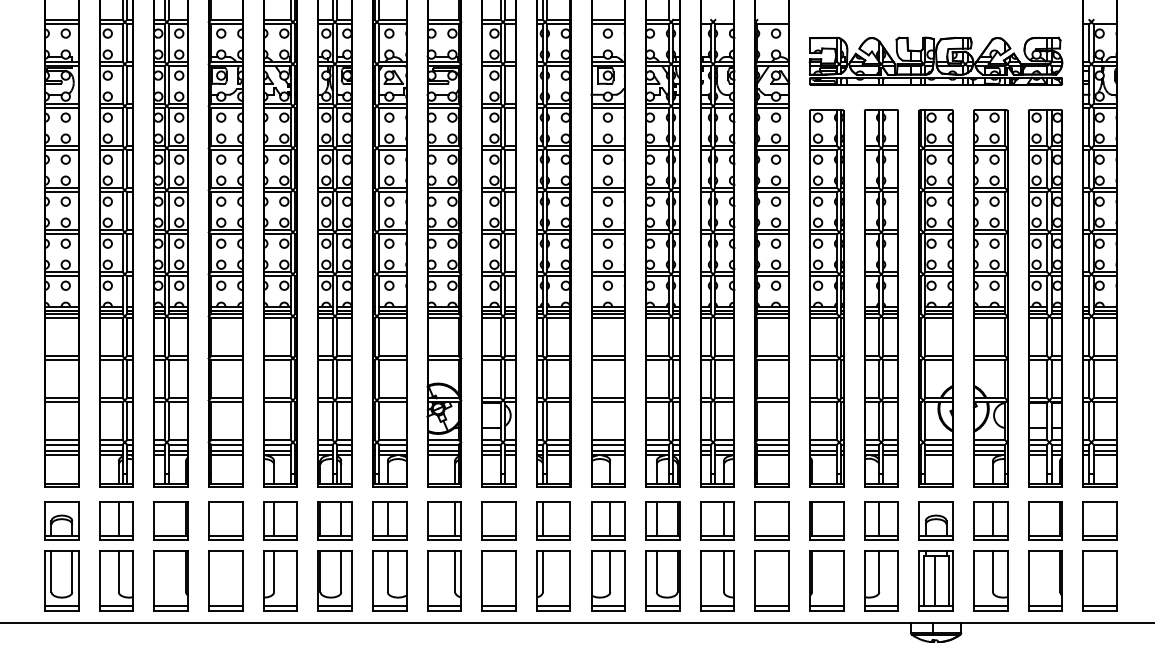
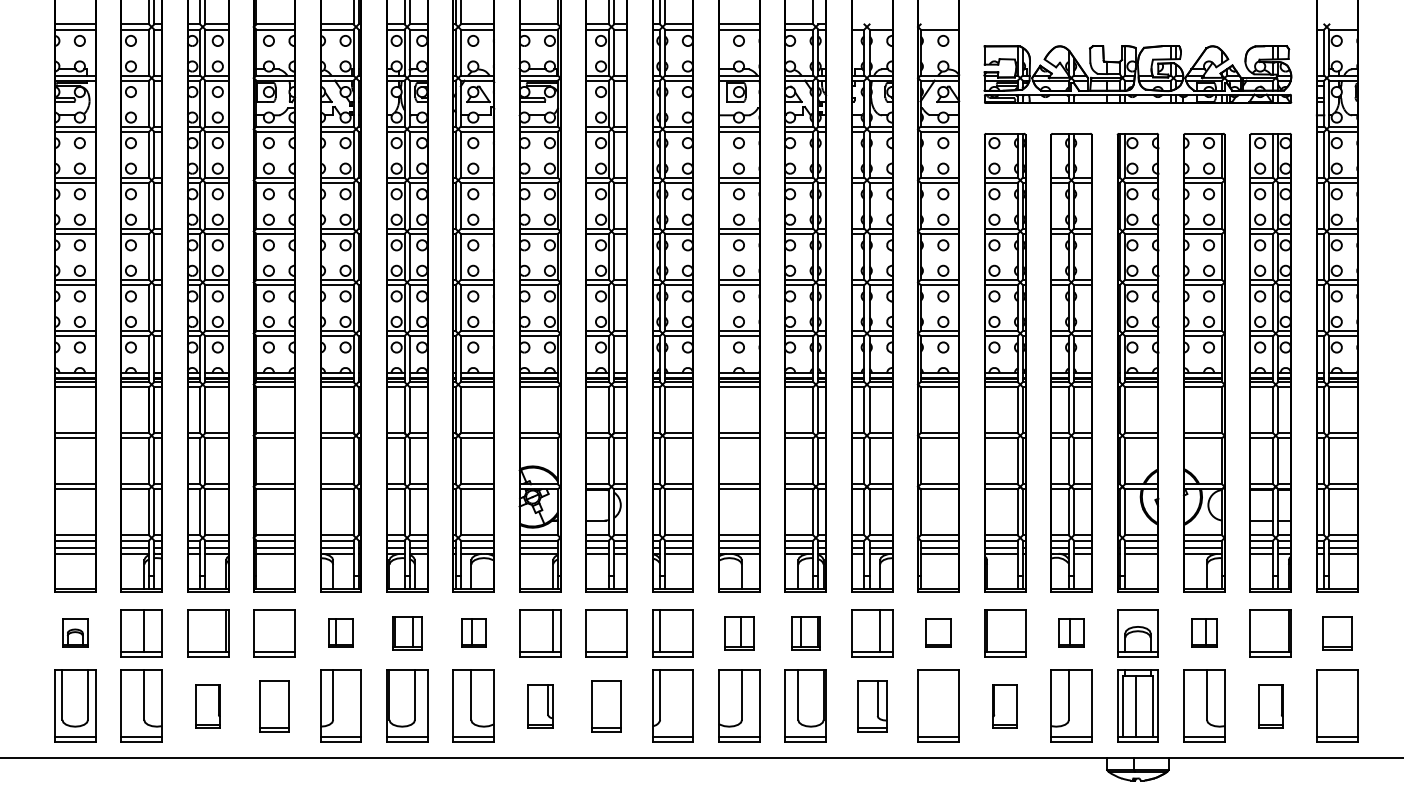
part: (61, 520) -> (74, 632), size x0.6
part: (280, 520) -> (340, 632), size x0.6
part: (334, 520) -> (406, 632), size x0.7
part: (389, 520) -> (473, 632), size x0.6
part: (608, 520) -> (739, 632), size x0.7
part: (662, 520) -> (805, 632), size x0.7
part: (771, 520) -> (937, 632), size x0.6
part: (881, 520) -> (1071, 632), size x0.6
part: (990, 520) -> (1204, 632), size x0.6
part: (1099, 520) -> (1336, 632), size x0.7
part: (170, 580) -> (207, 705), size x0.6
part: (225, 580) -> (274, 705), size x0.7
part: (444, 580) -> (540, 705), size x0.6
part: (498, 580) -> (605, 705), size x0.7
part: (717, 580) -> (872, 705), size x0.7
part: (826, 580) -> (1004, 705), size x0.6
part: (1045, 580) -> (1270, 705), size x0.6

